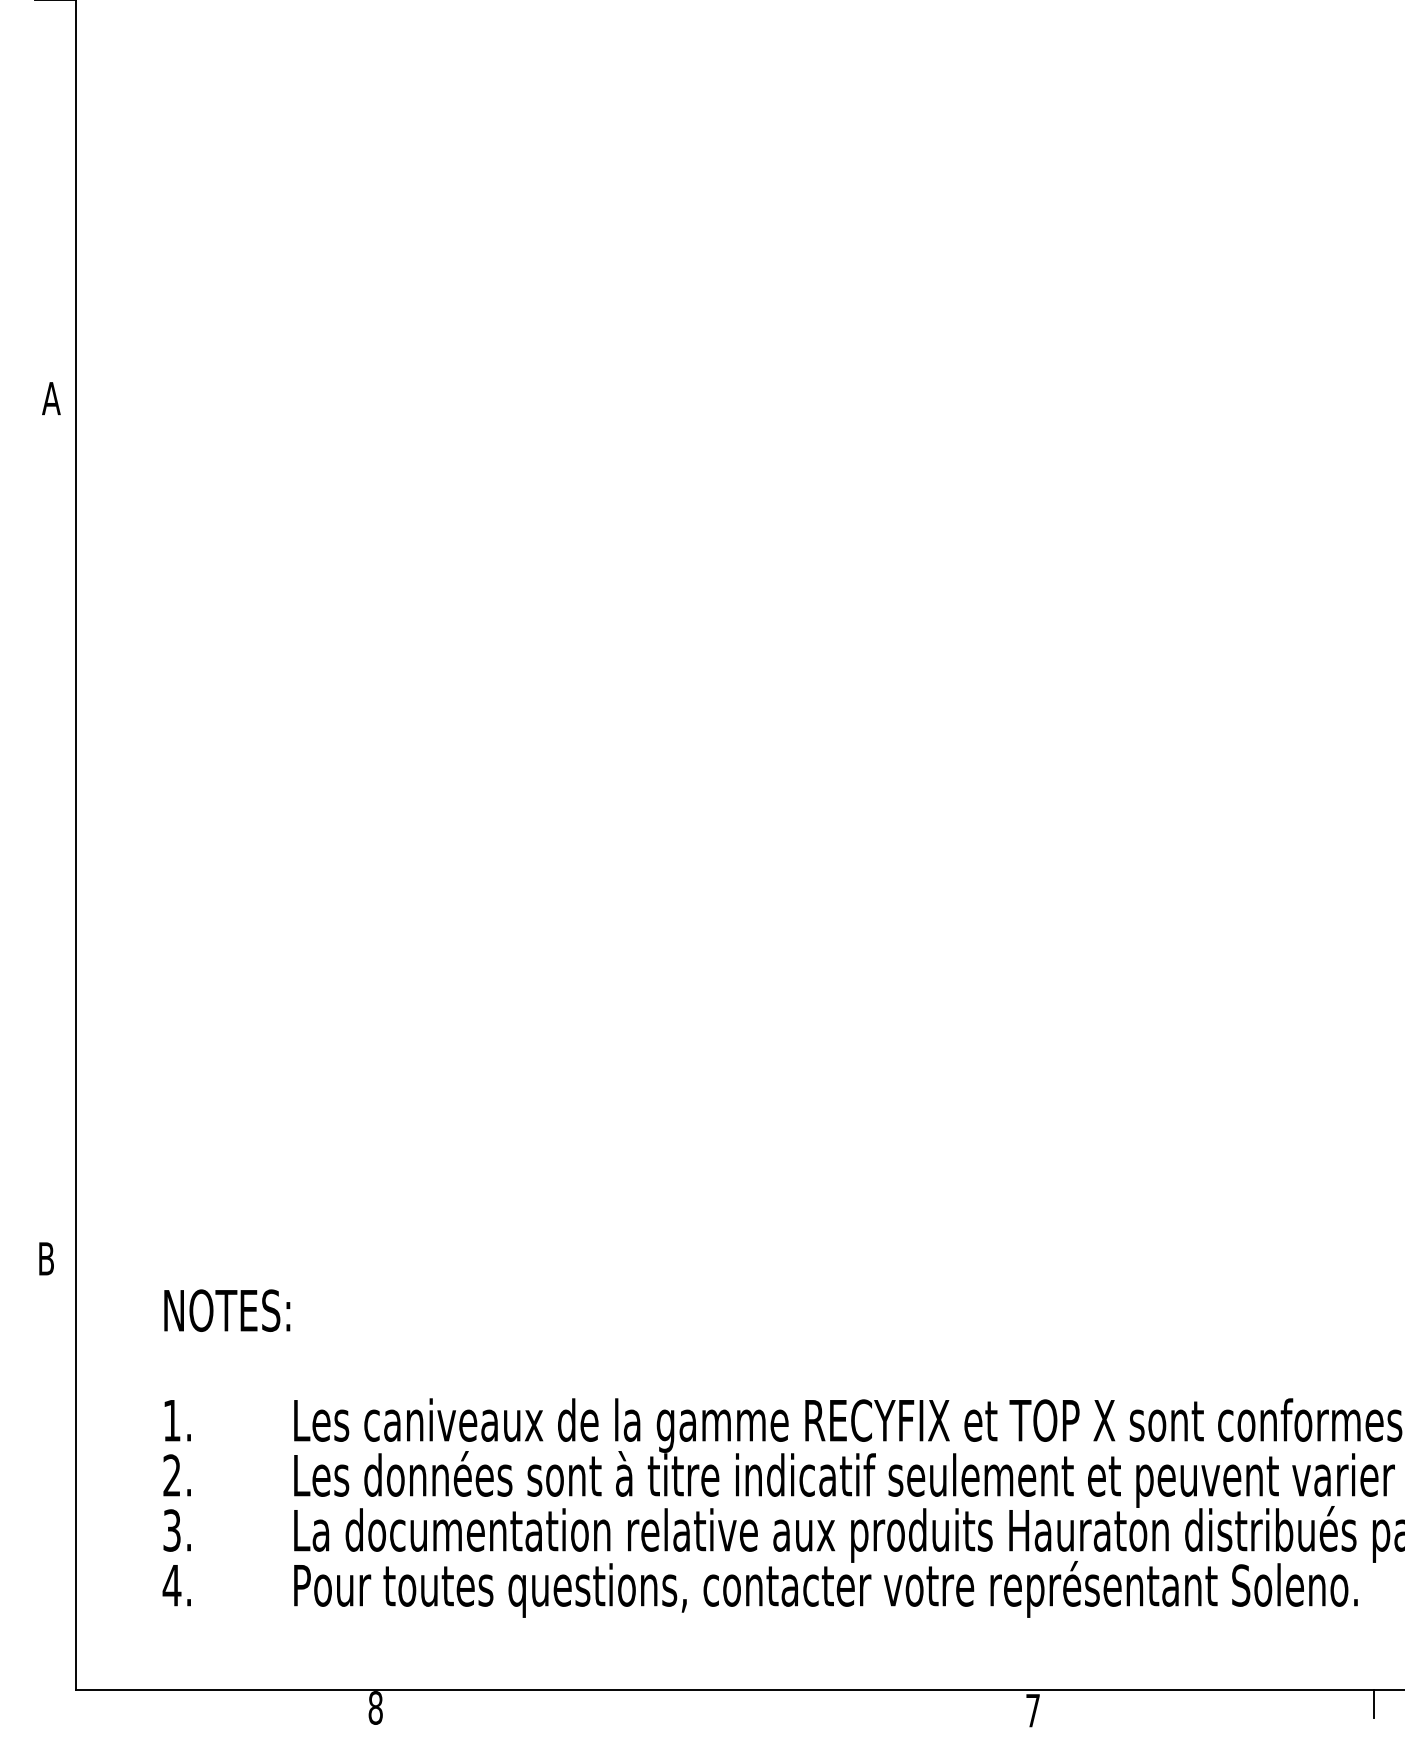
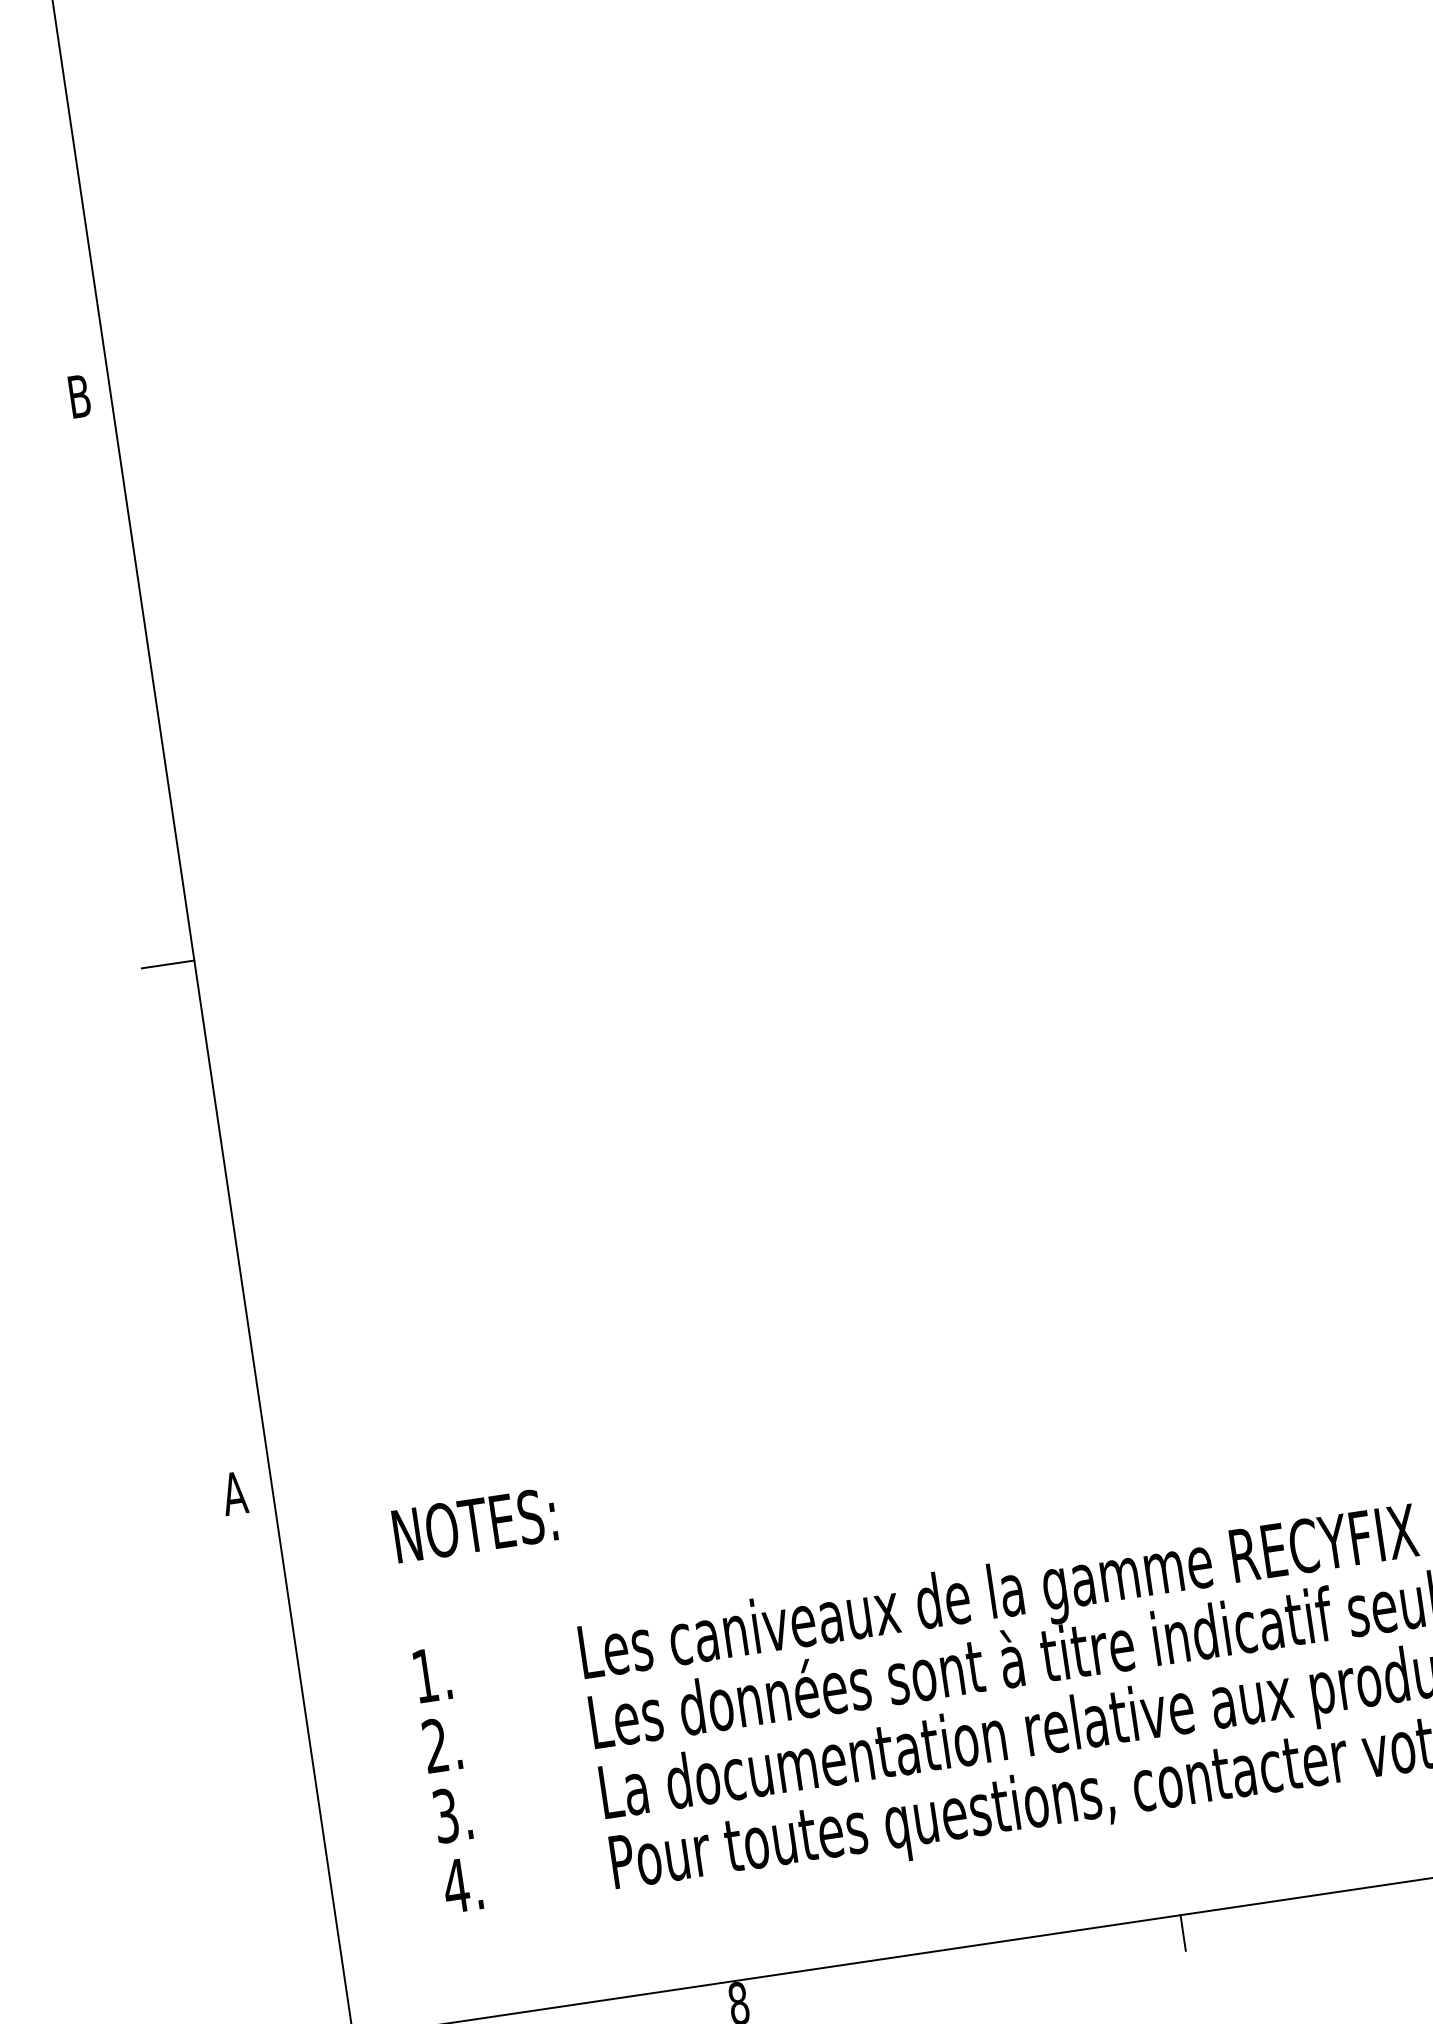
text: (51, 398) -> (79, 396), A -> B
line: (54, 844) -> (167, 963), added
text: (46, 1258) -> (234, 1492), B -> A
line: (725, 1704) -> (1183, 1933), added

